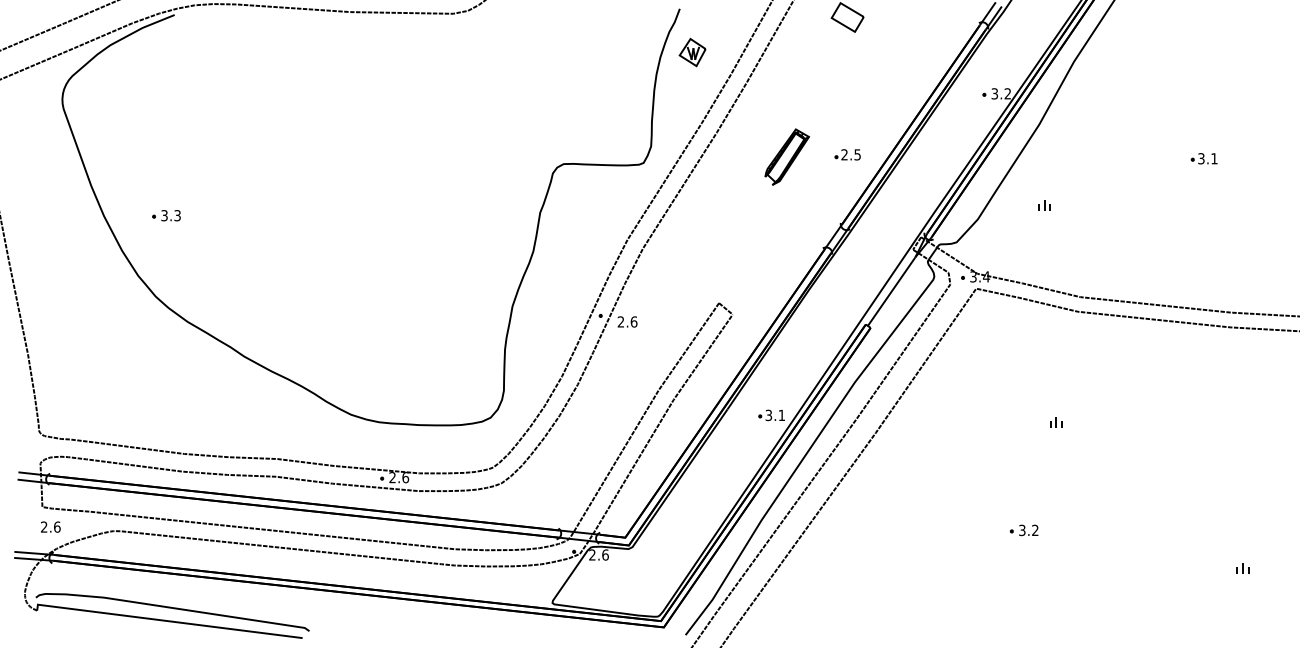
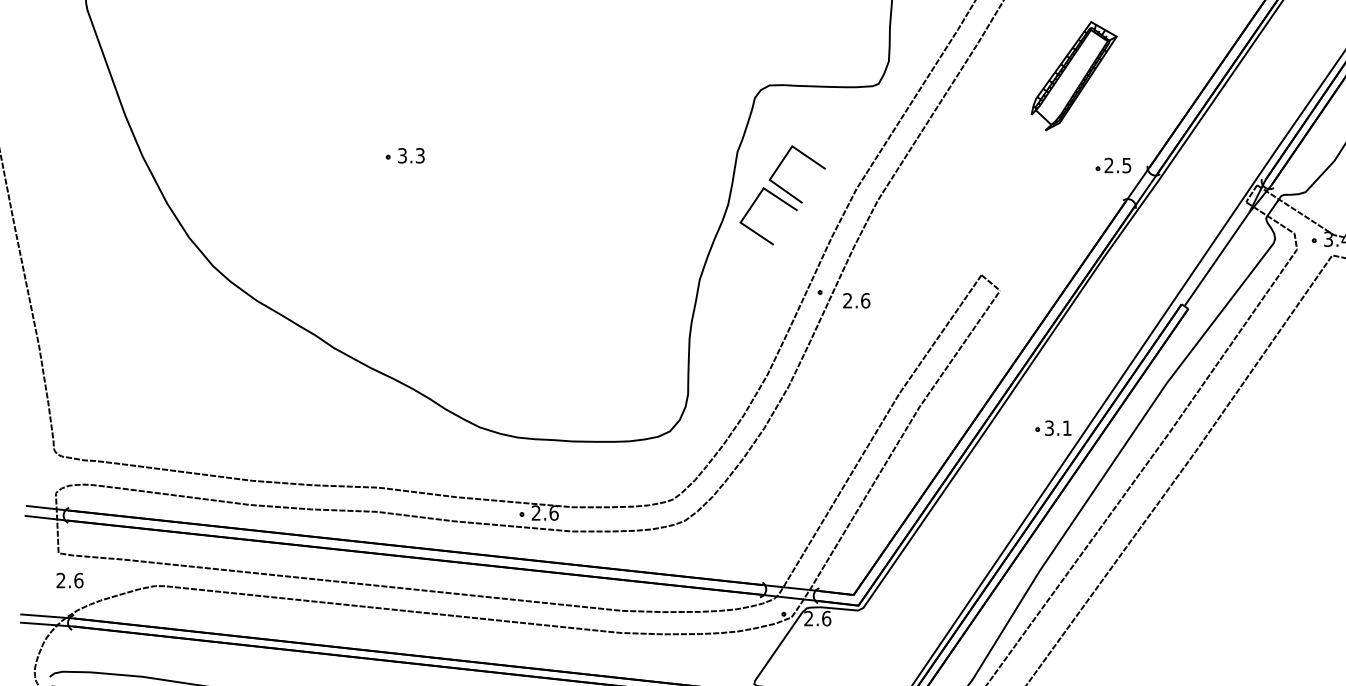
part: (847, 154) -> (1113, 165), moved
part: (787, 156) -> (1074, 75), size x1.43
part: (166, 215) -> (405, 155), moved
part: (572, 244) -> (781, 195), added

